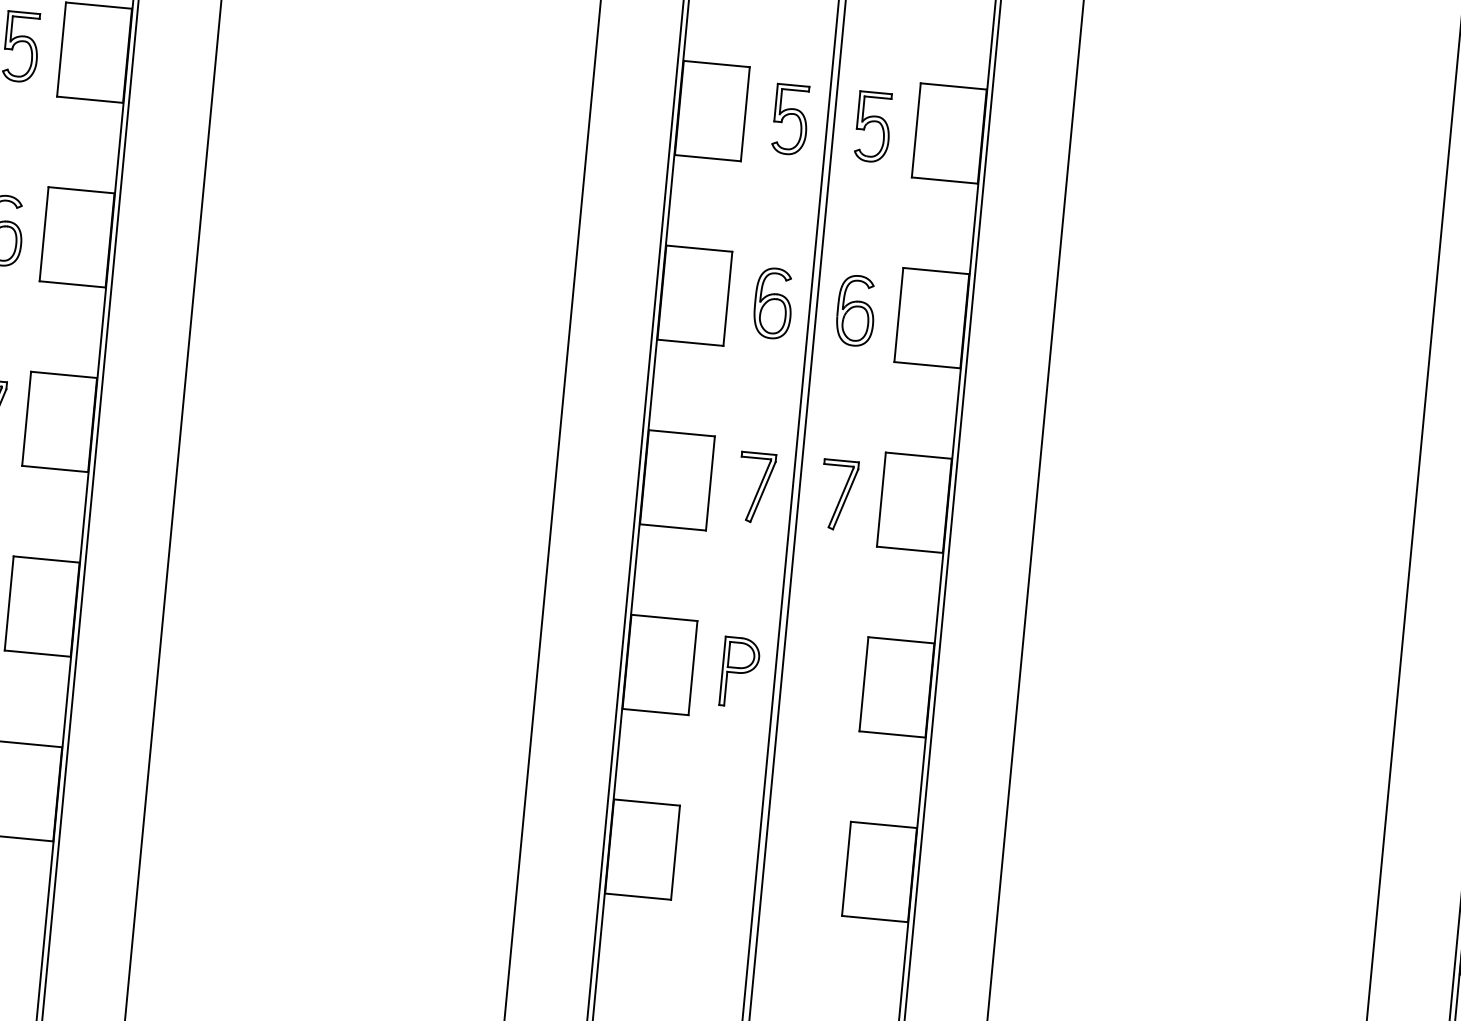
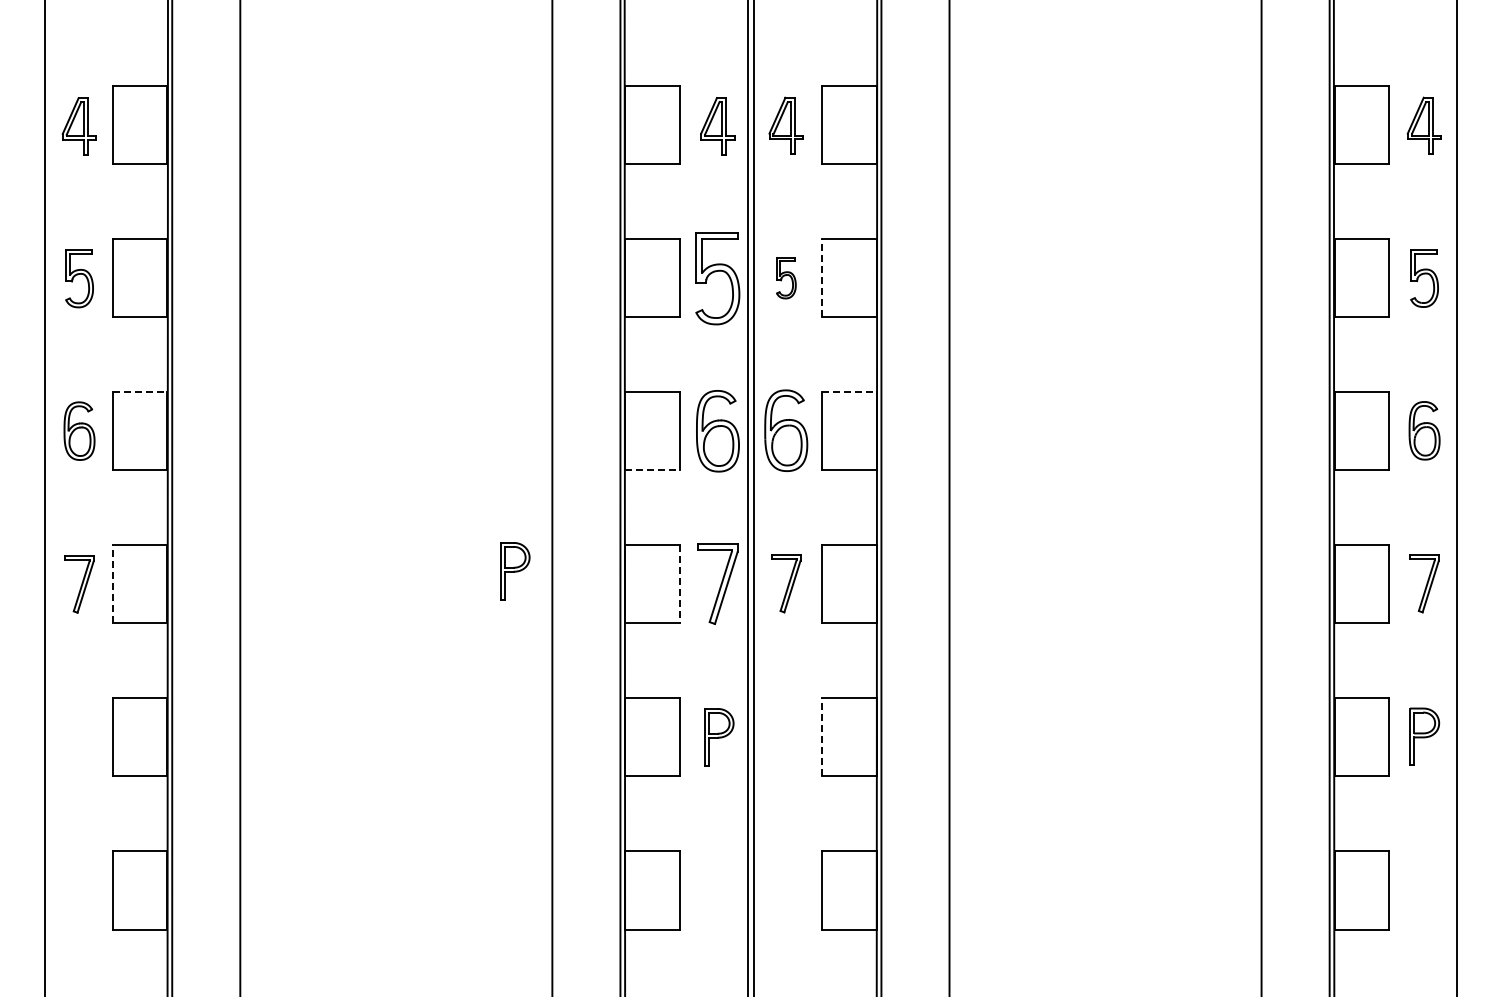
part: (790, 119) -> (717, 278), size x1.6
part: (873, 127) -> (786, 278), size x0.7
line: (915, 130) -> (821, 277), solid -> dashed
line: (82, 189) -> (140, 391), solid -> dashed
line: (936, 270) -> (849, 391), solid -> dashed
part: (773, 302) -> (717, 430), size x1.4
part: (856, 310) -> (786, 430), size x1.4
line: (691, 343) -> (653, 470), solid -> dashed
line: (26, 418) -> (112, 583), solid -> dashed
part: (513, 449) -> (515, 571), added
line: (710, 483) -> (680, 584), solid -> dashed
part: (755, 488) -> (717, 584), size x1.4
line: (863, 683) -> (821, 736), solid -> dashed

